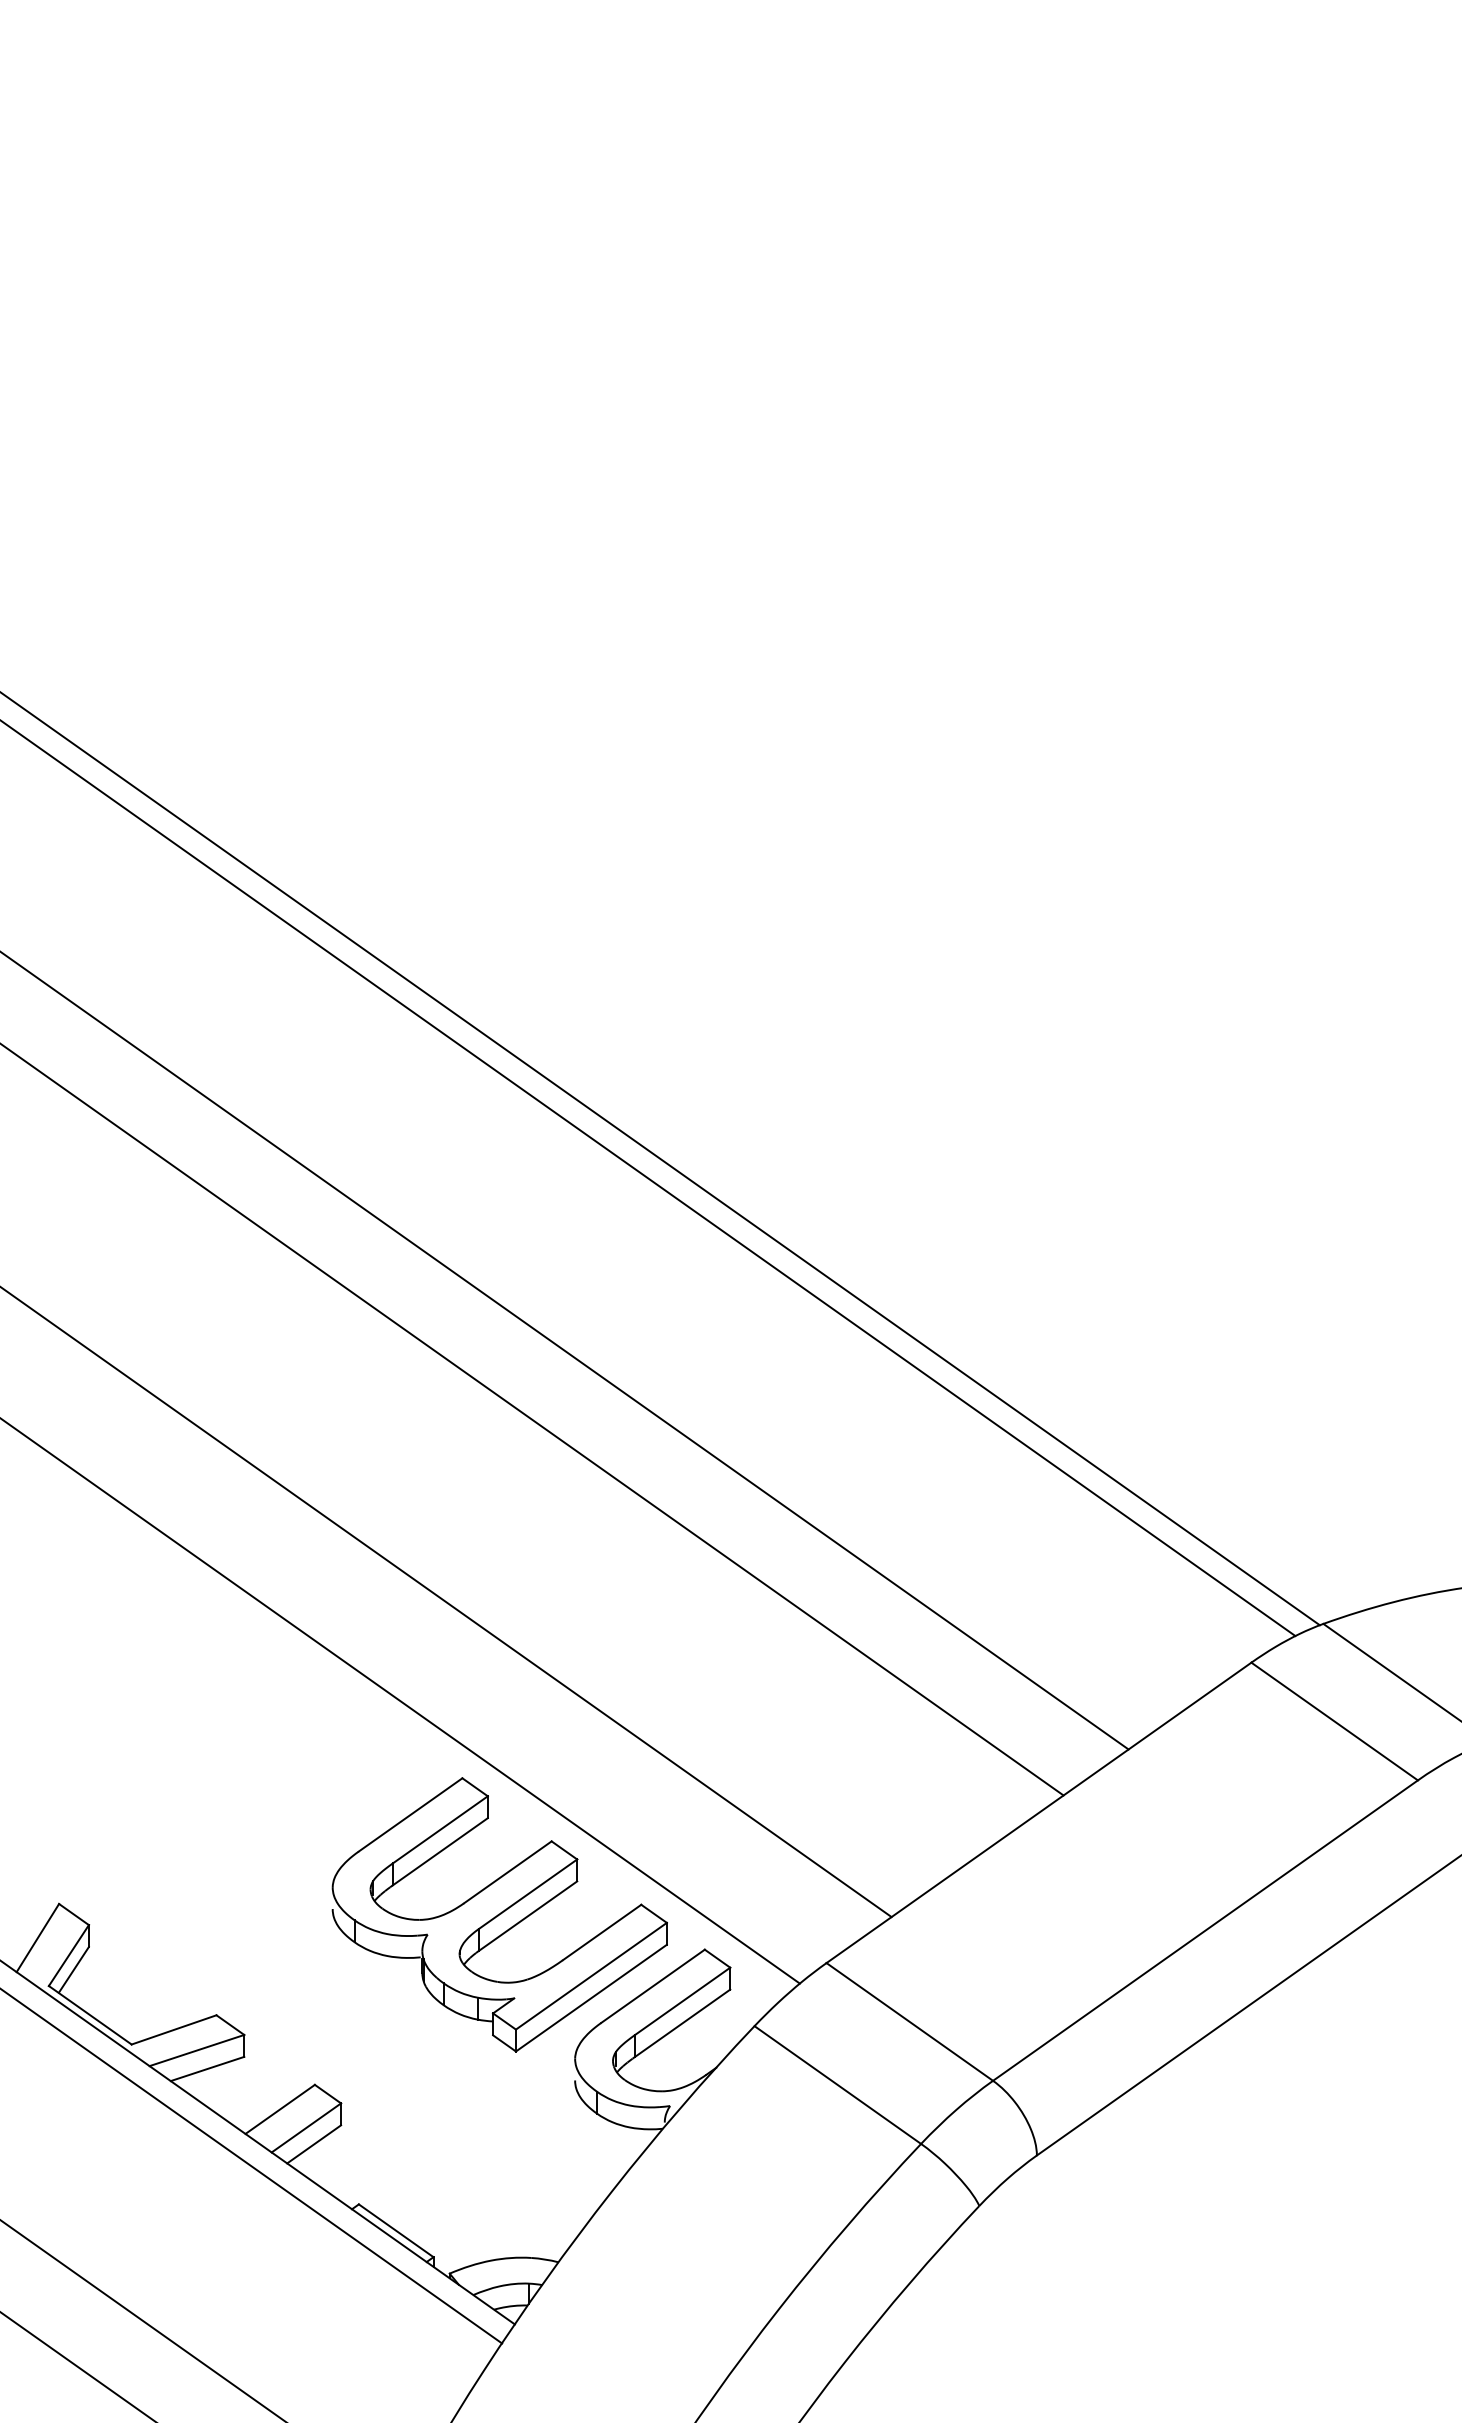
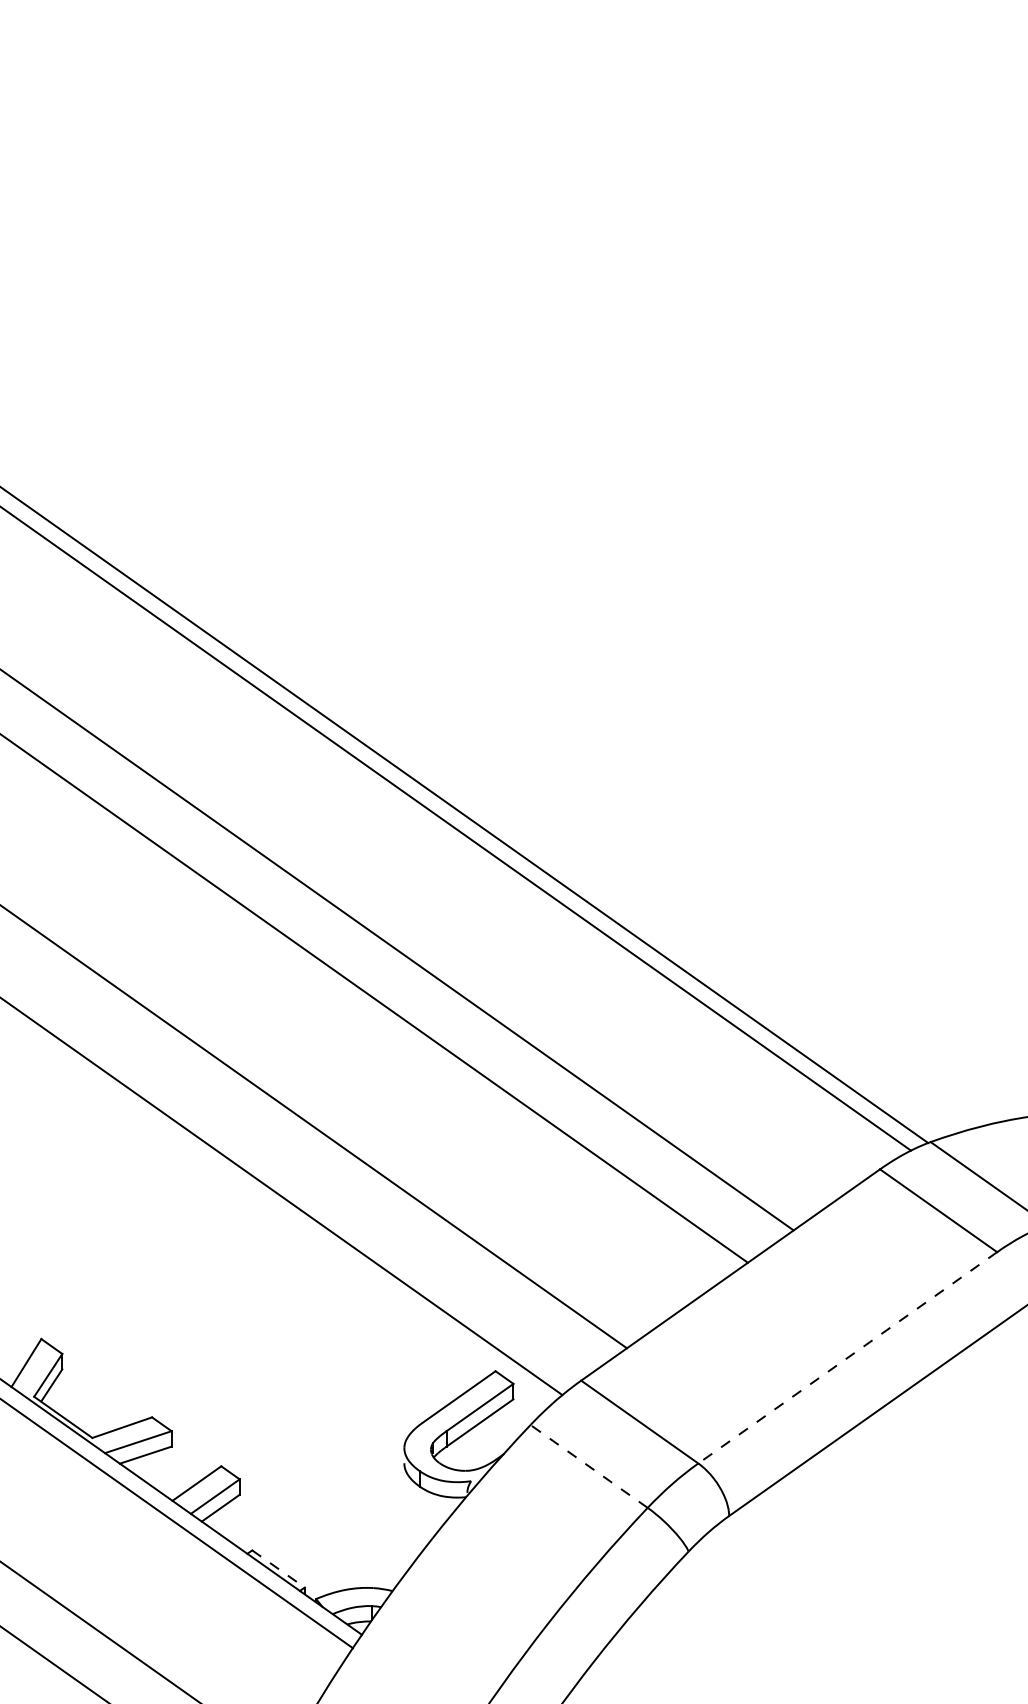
part: (499, 1914) -> (351, 1346), removed
line: (1205, 1930) -> (847, 1357), solid -> dashed
line: (837, 2085) -> (588, 1466), solid -> dashed
line: (396, 2230) -> (278, 1568), solid -> dashed

